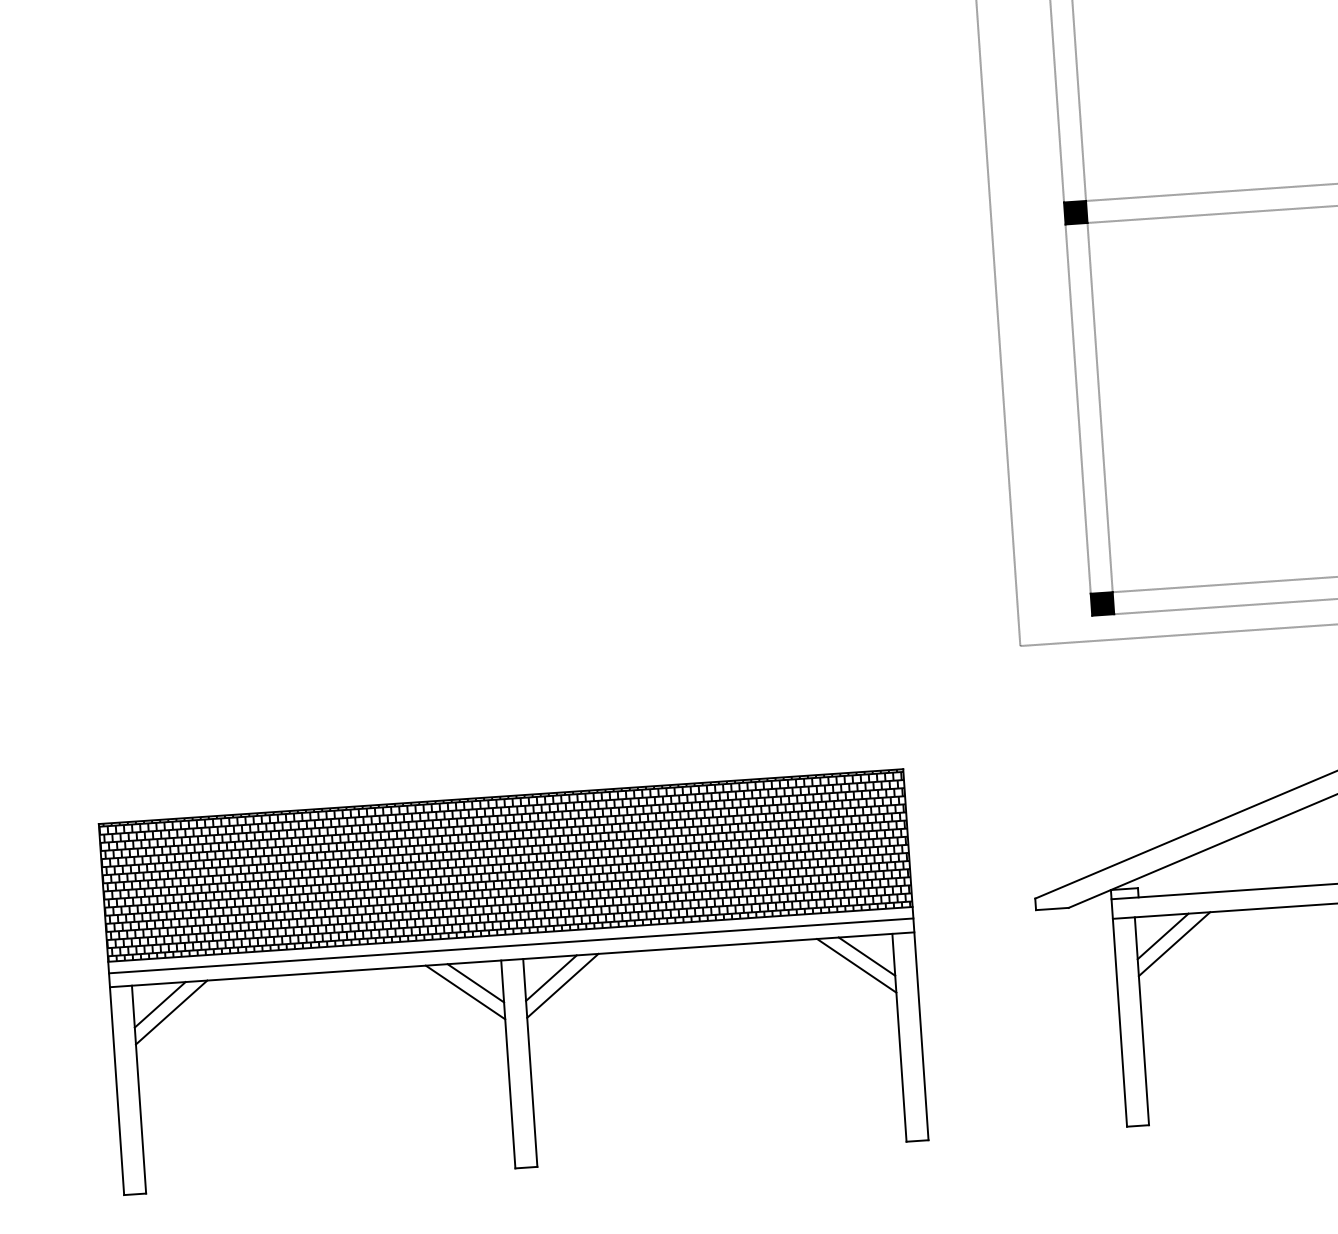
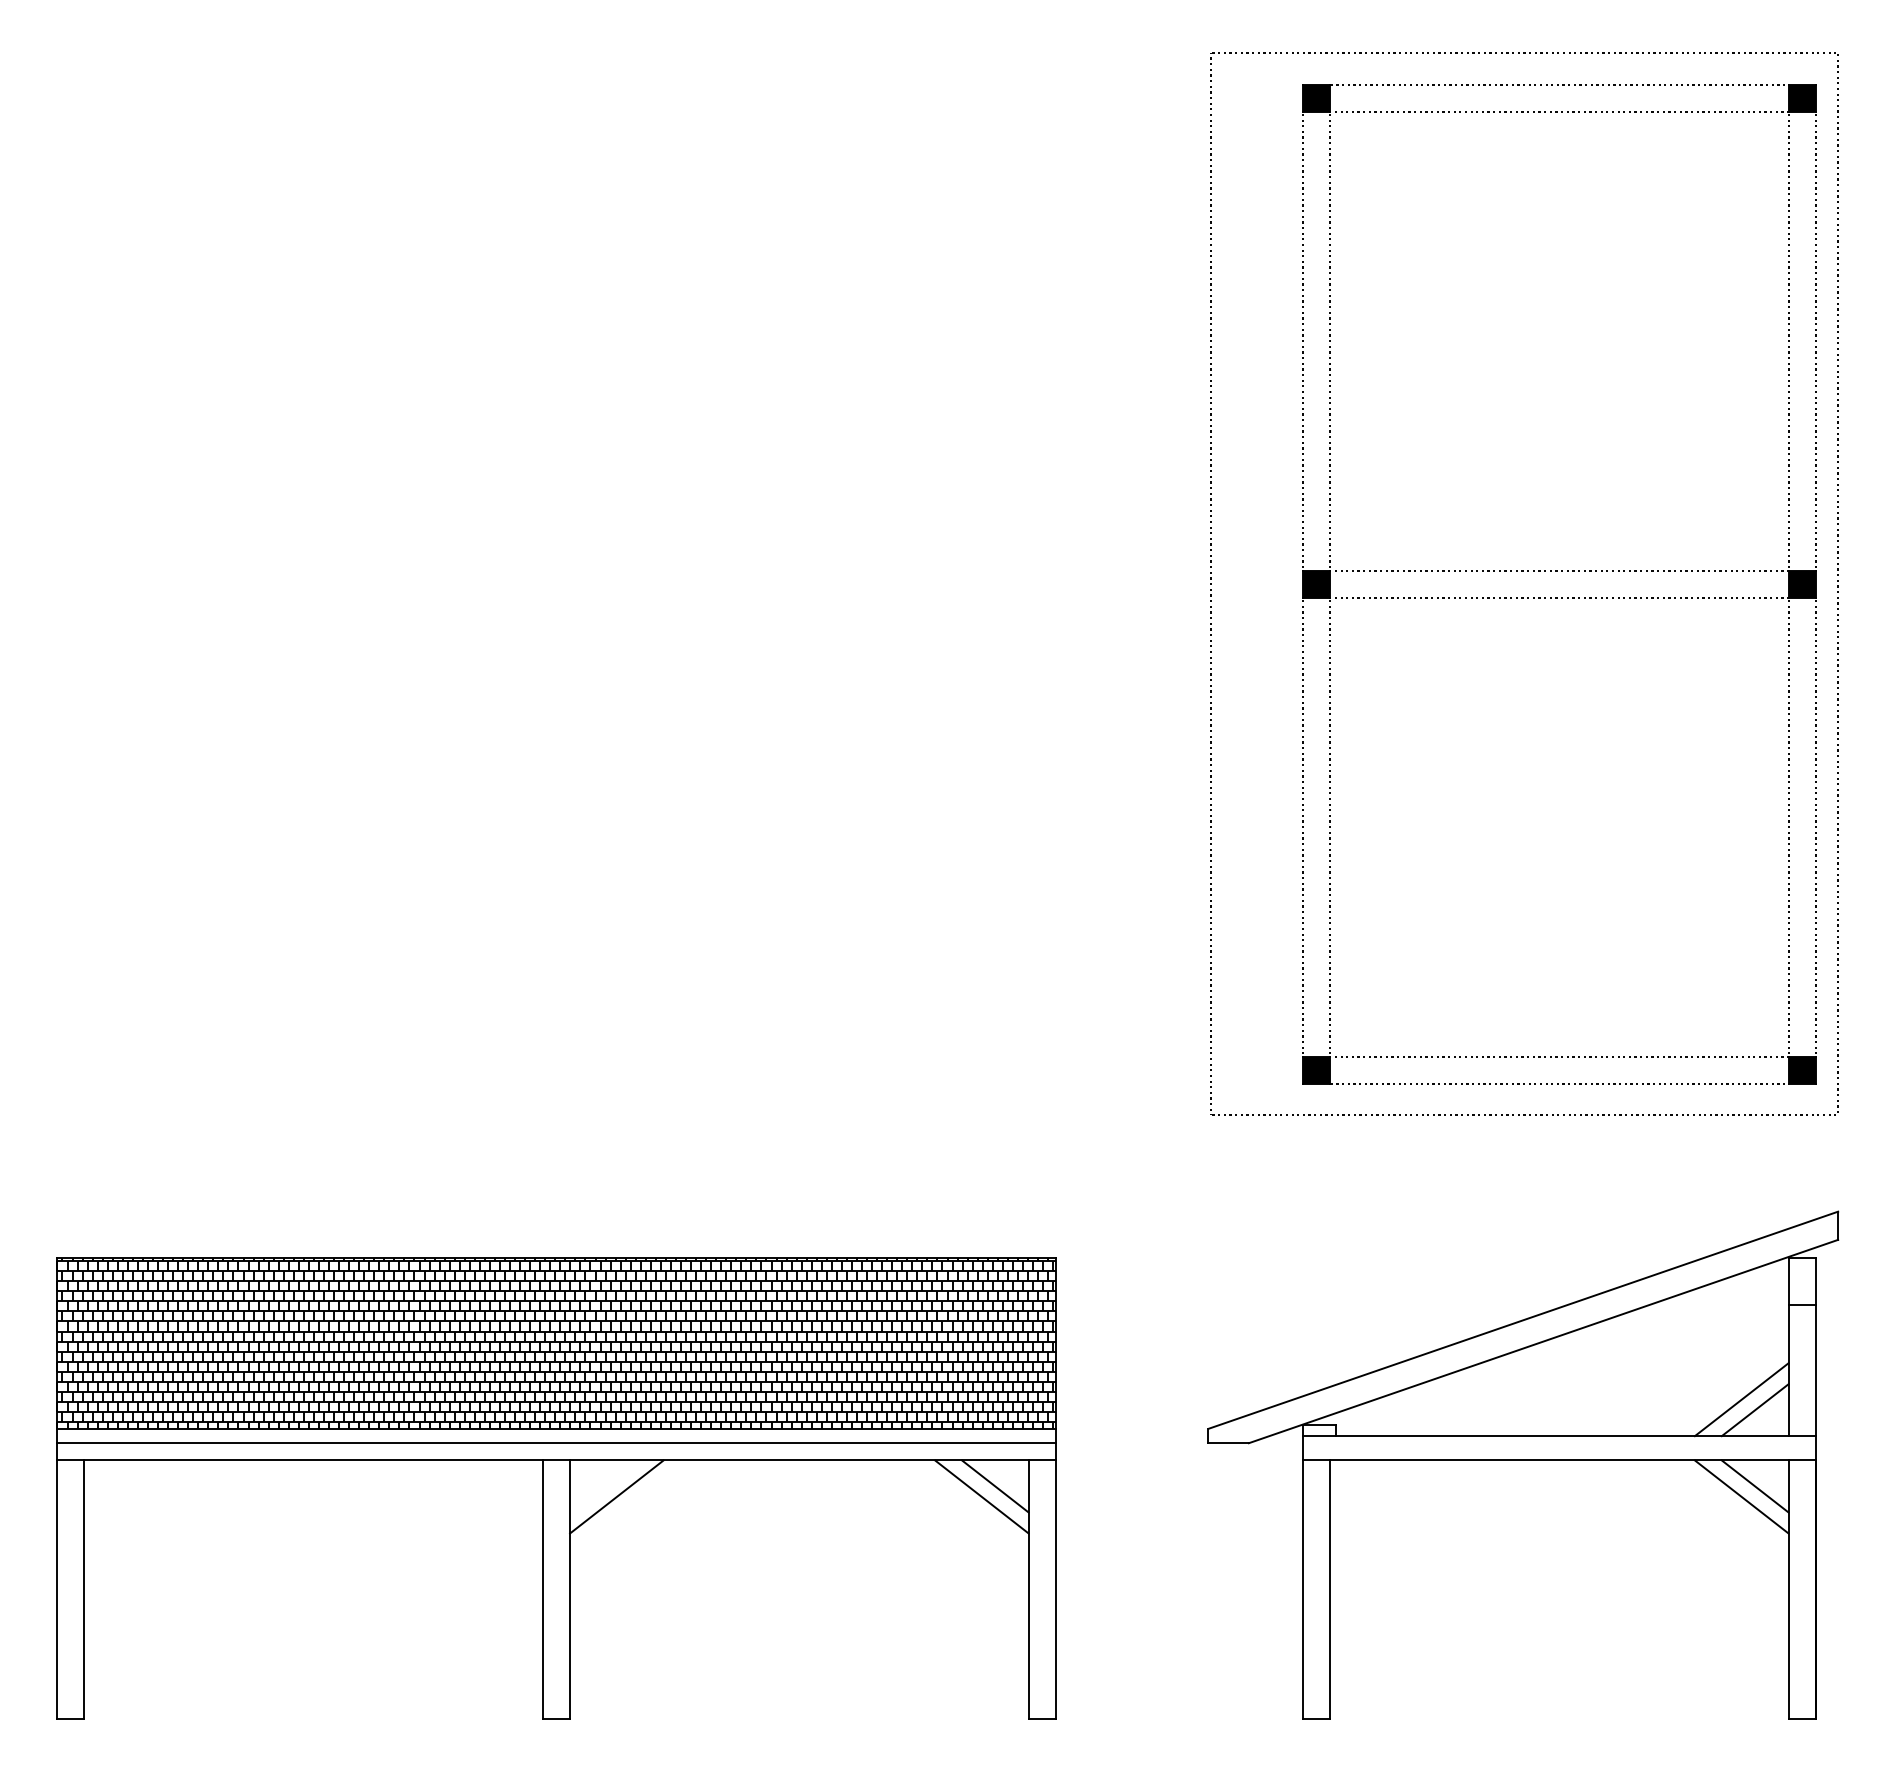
line: (1162, 936) -> (1362, 1486), removed
line: (1174, 943) -> (1376, 1496), removed
line: (551, 978) -> (603, 1486), removed
line: (475, 983) -> (509, 1486), removed
line: (465, 992) -> (495, 1496), removed
line: (160, 1004) -> (117, 1486), removed
line: (171, 1012) -> (130, 1496), removed

